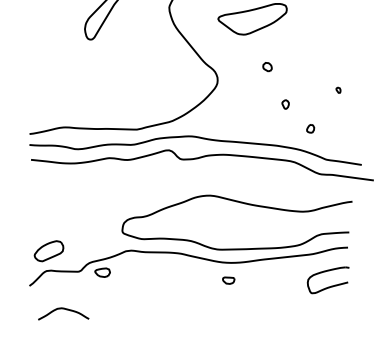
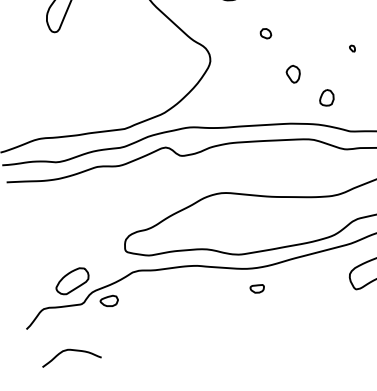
part: (285, 104) -> (293, 74), size x1.67
part: (310, 128) -> (326, 97), size x1.67
part: (48, 251) -> (71, 281), moved

